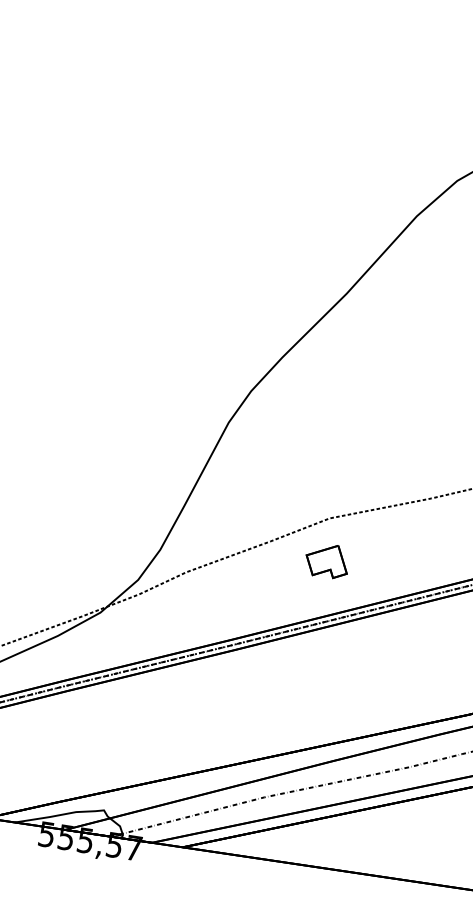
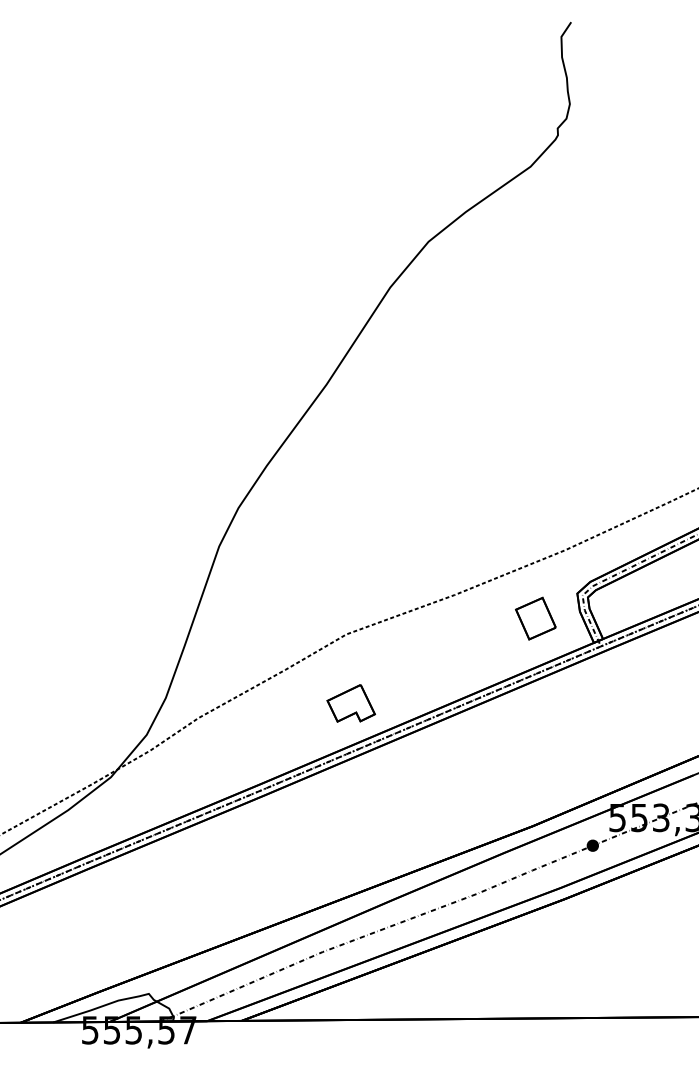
part: (326, 560) -> (350, 703), moved

